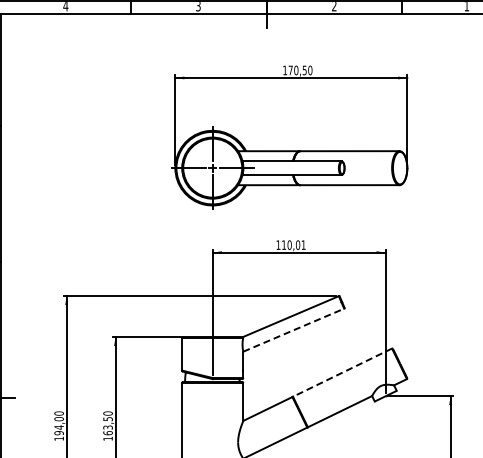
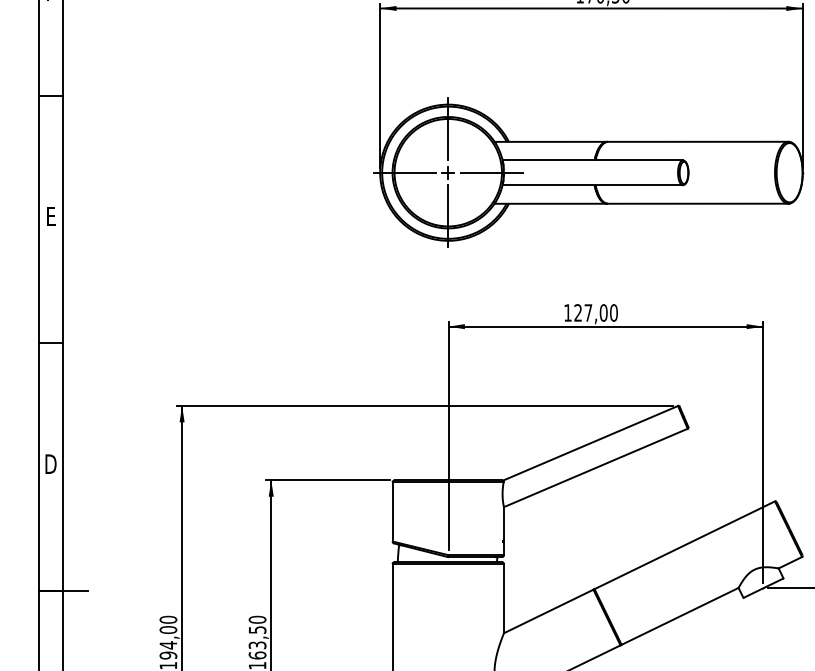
text: (293, 244) -> (595, 311), 110,01 -> 127,00
line: (293, 330) -> (595, 468), dashed -> solid
line: (342, 372) -> (684, 545), dashed -> solid

